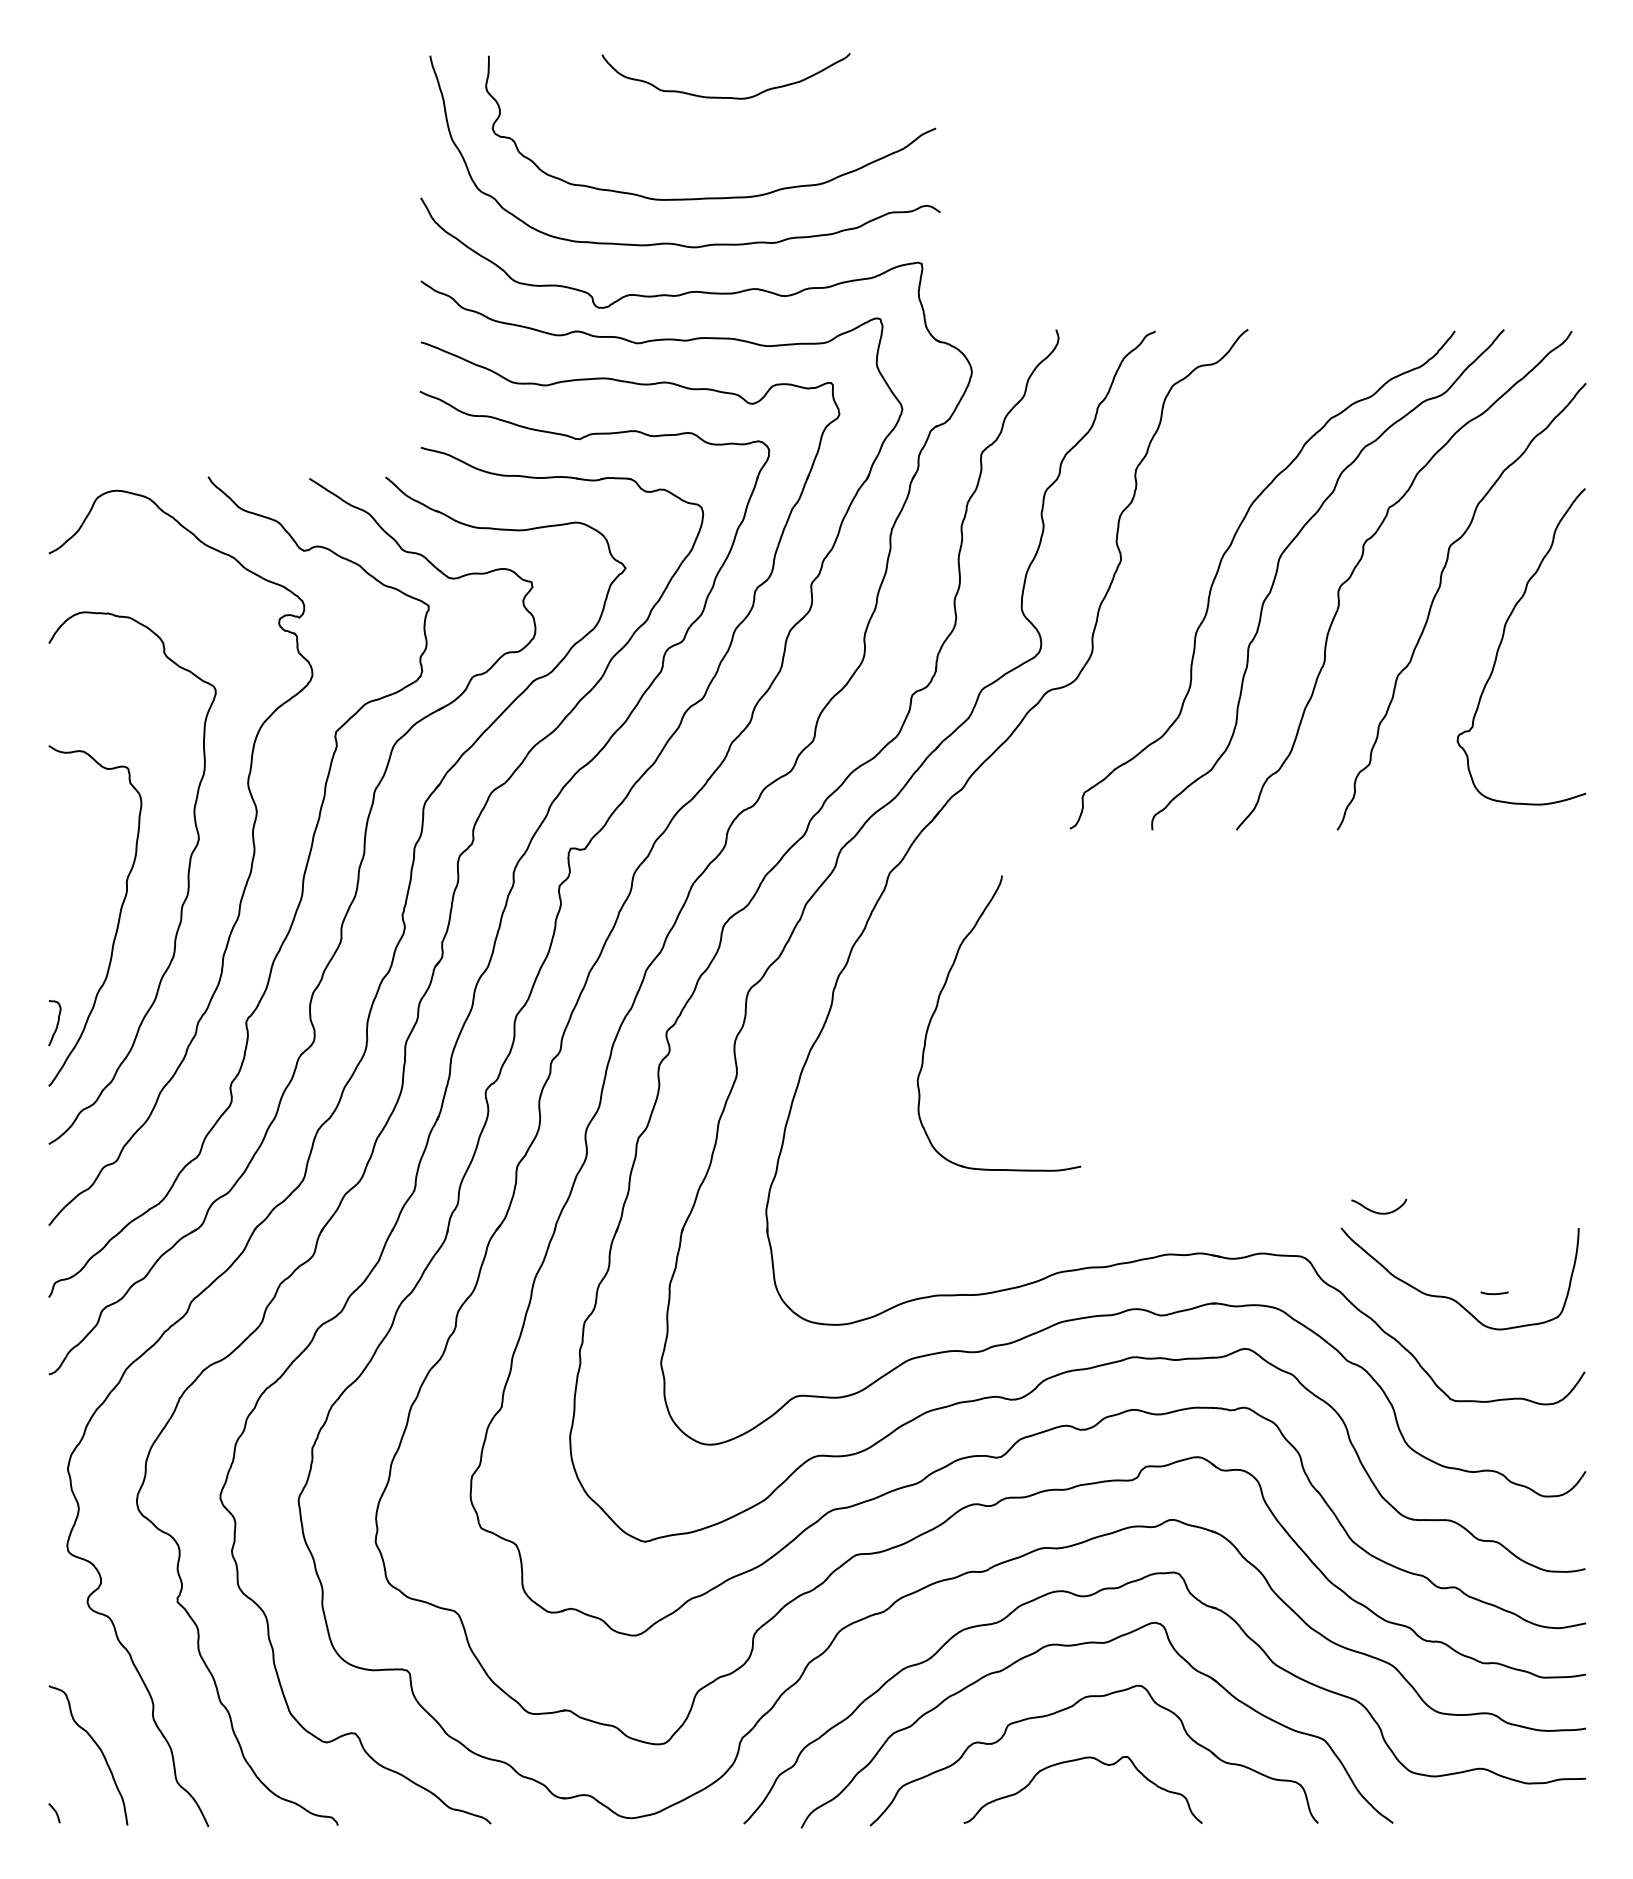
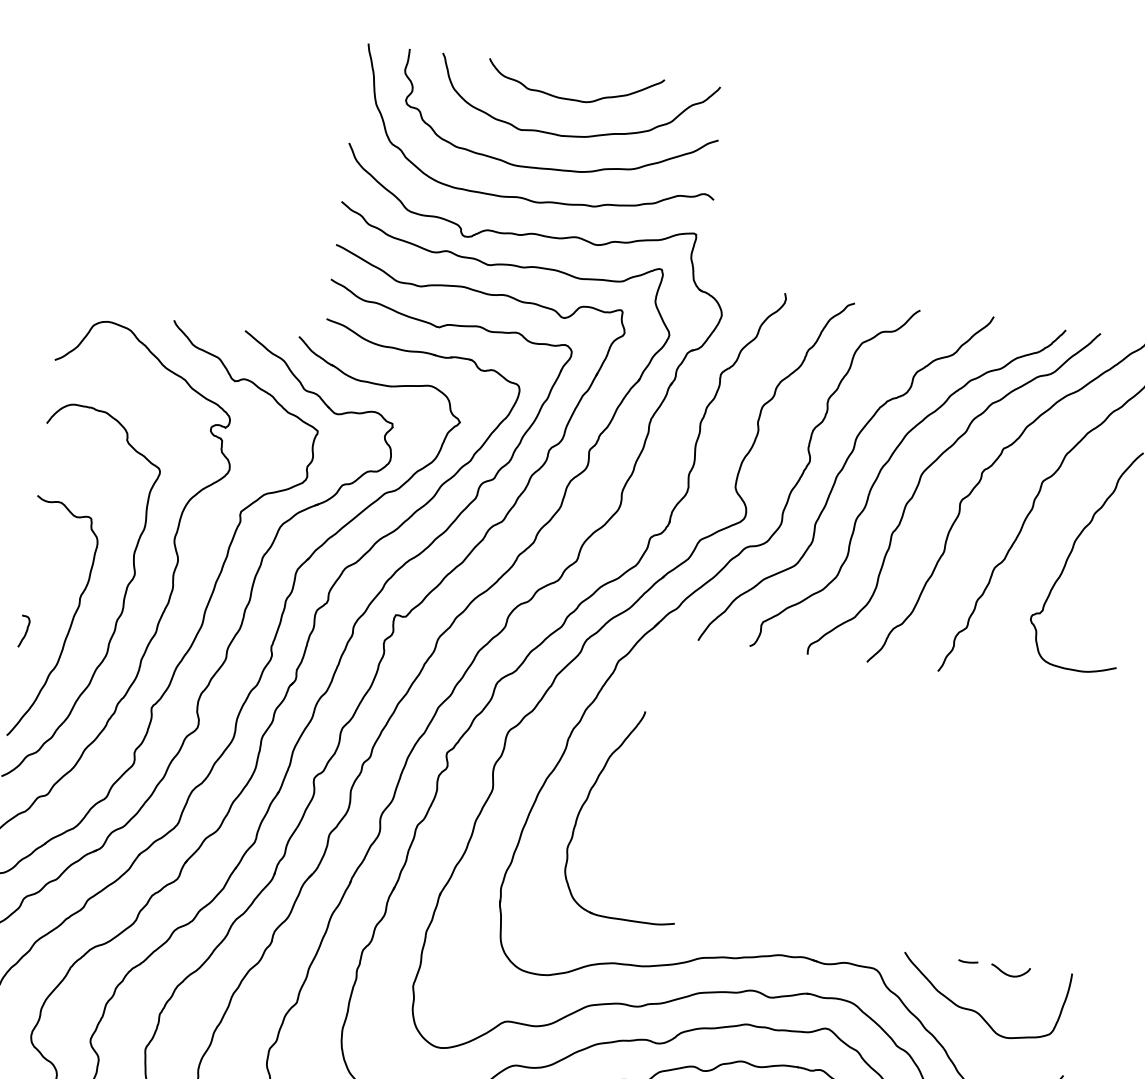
curve: (734, 147) -> (574, 135), added
curve: (1164, 572) -> (839, 474), added
part: (937, 1008) -> (587, 799), moved
curve: (56, 1024) -> (25, 632), moved
curve: (1376, 1211) -> (1008, 974), moved
curve: (1494, 1293) -> (968, 962), moved

